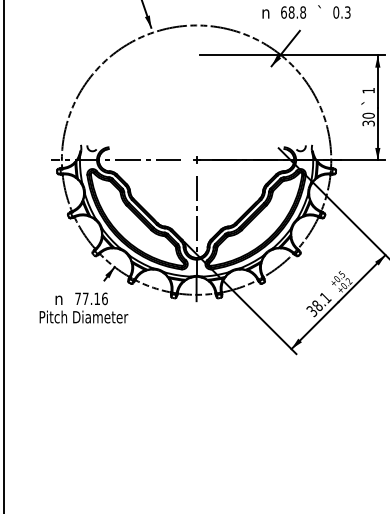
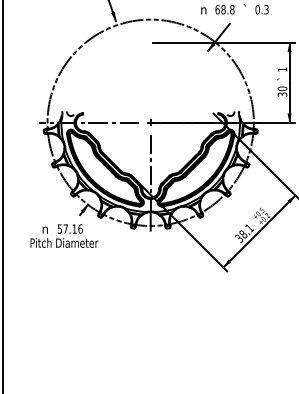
text: (77, 298) -> (59, 228), 77.16 -> 57.16

